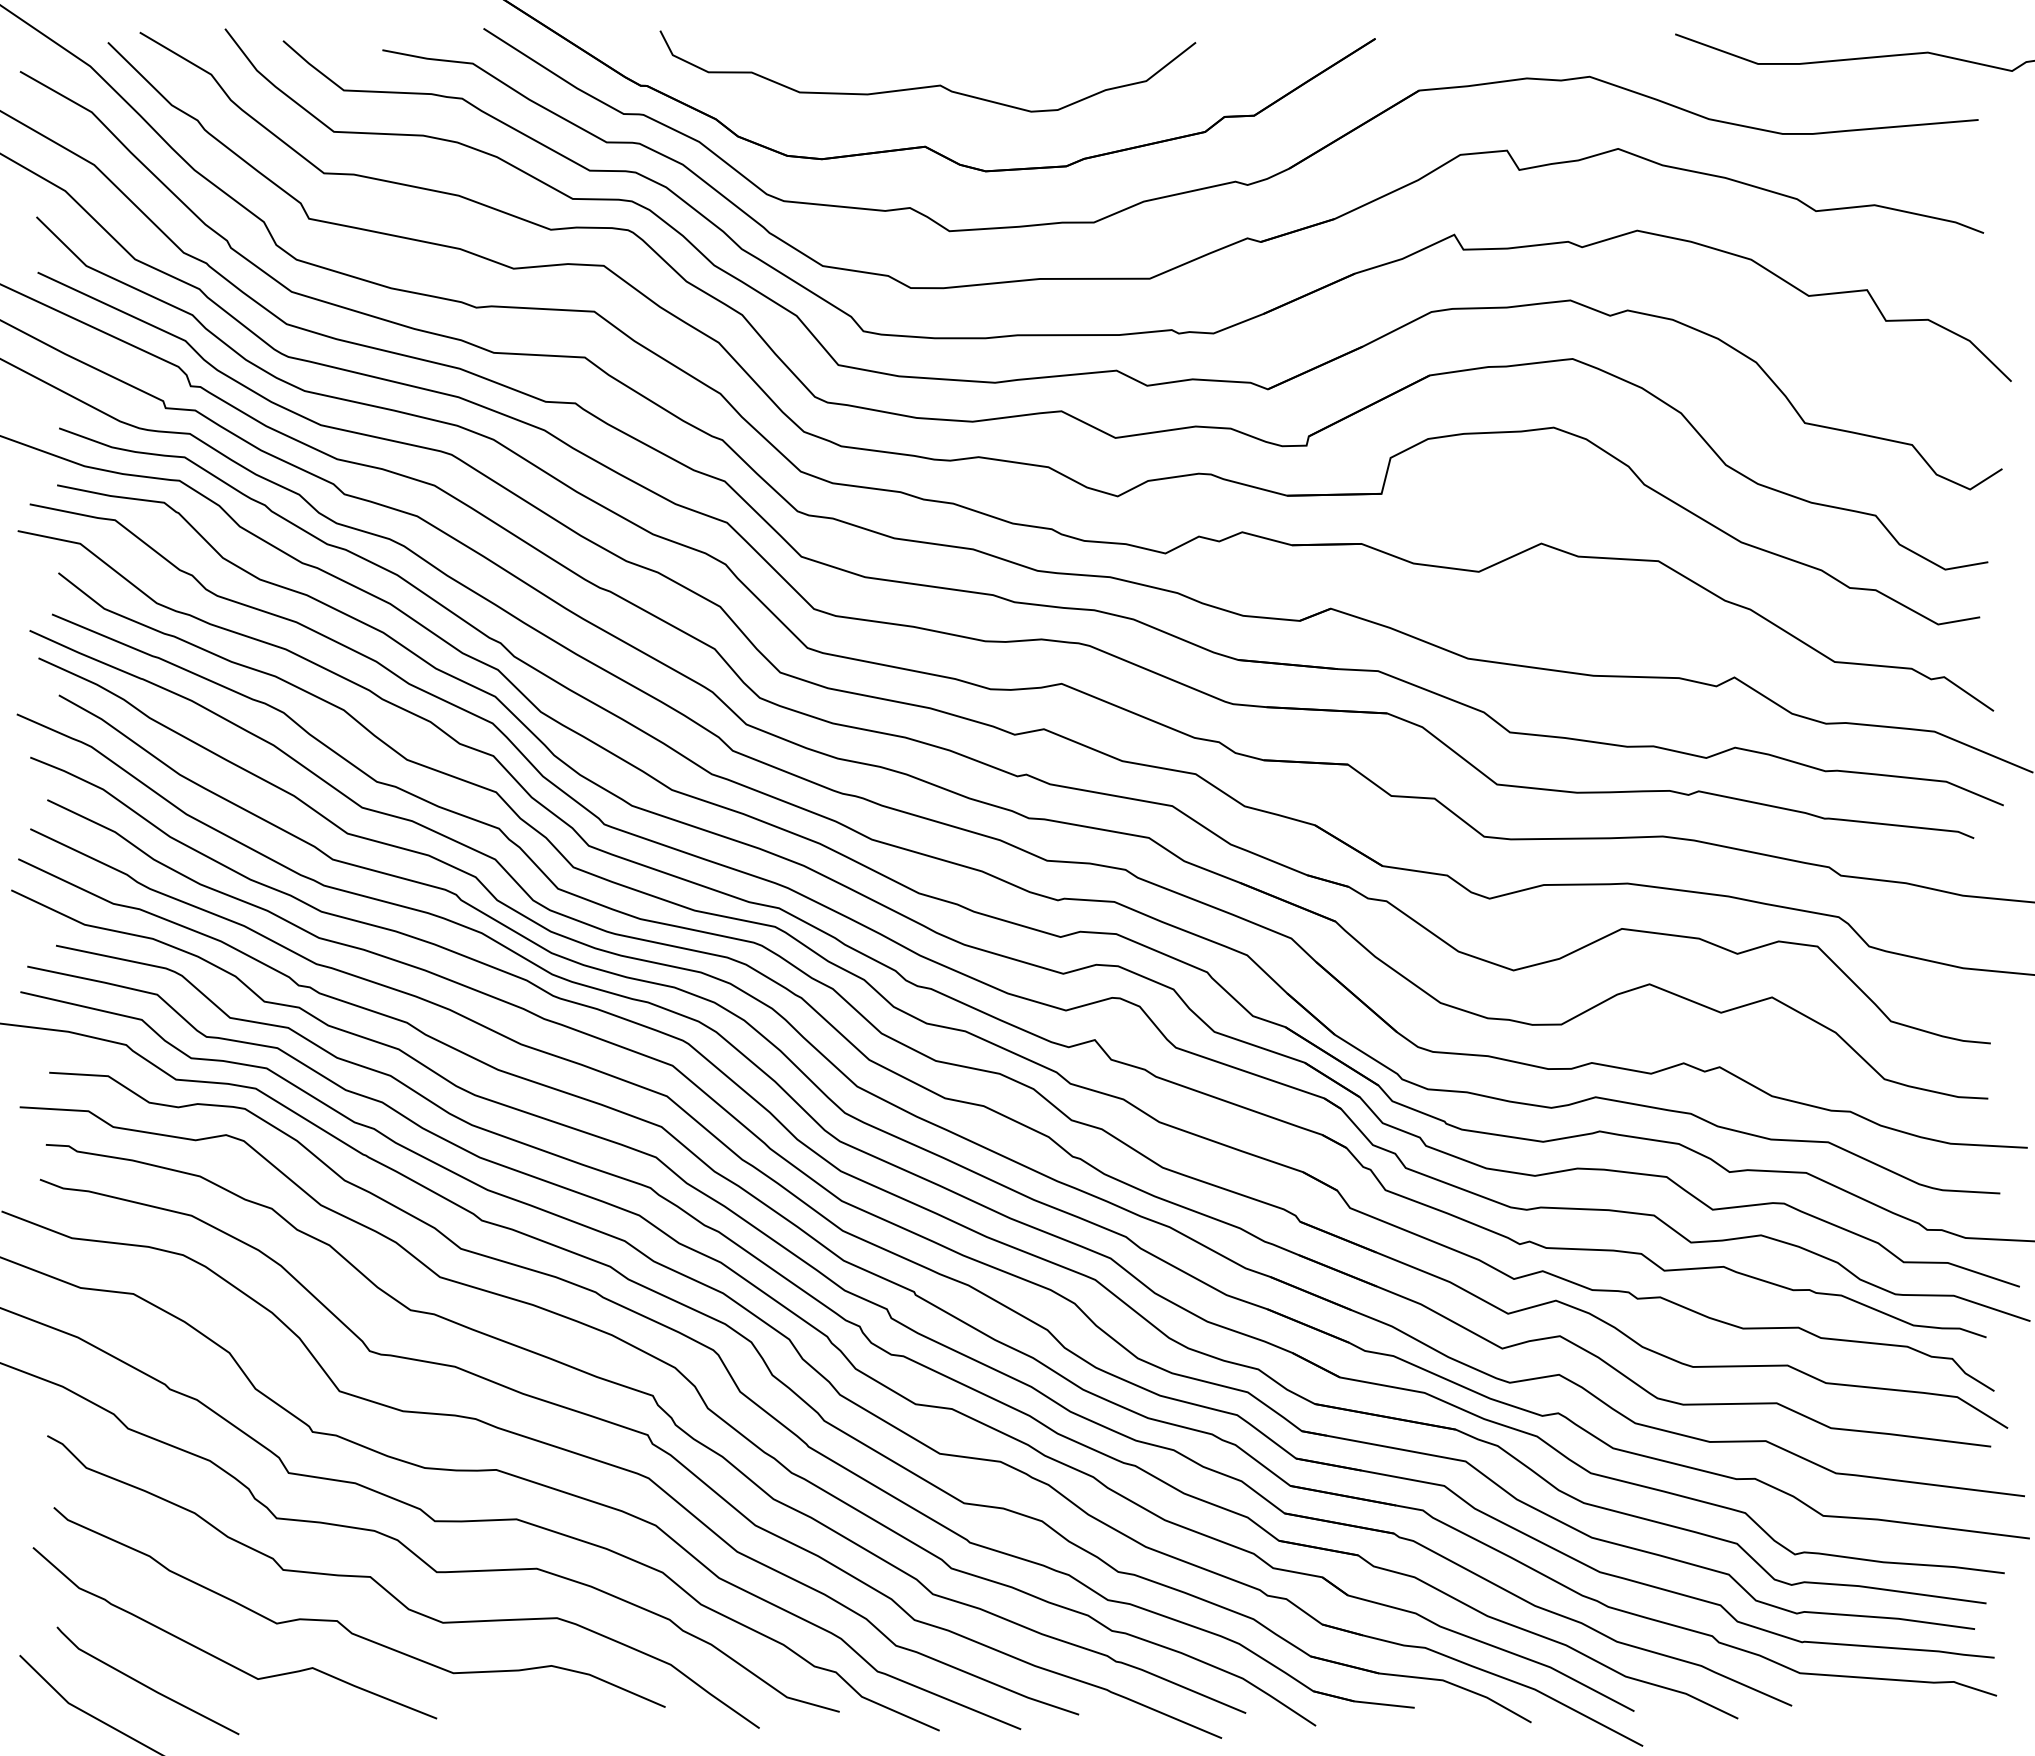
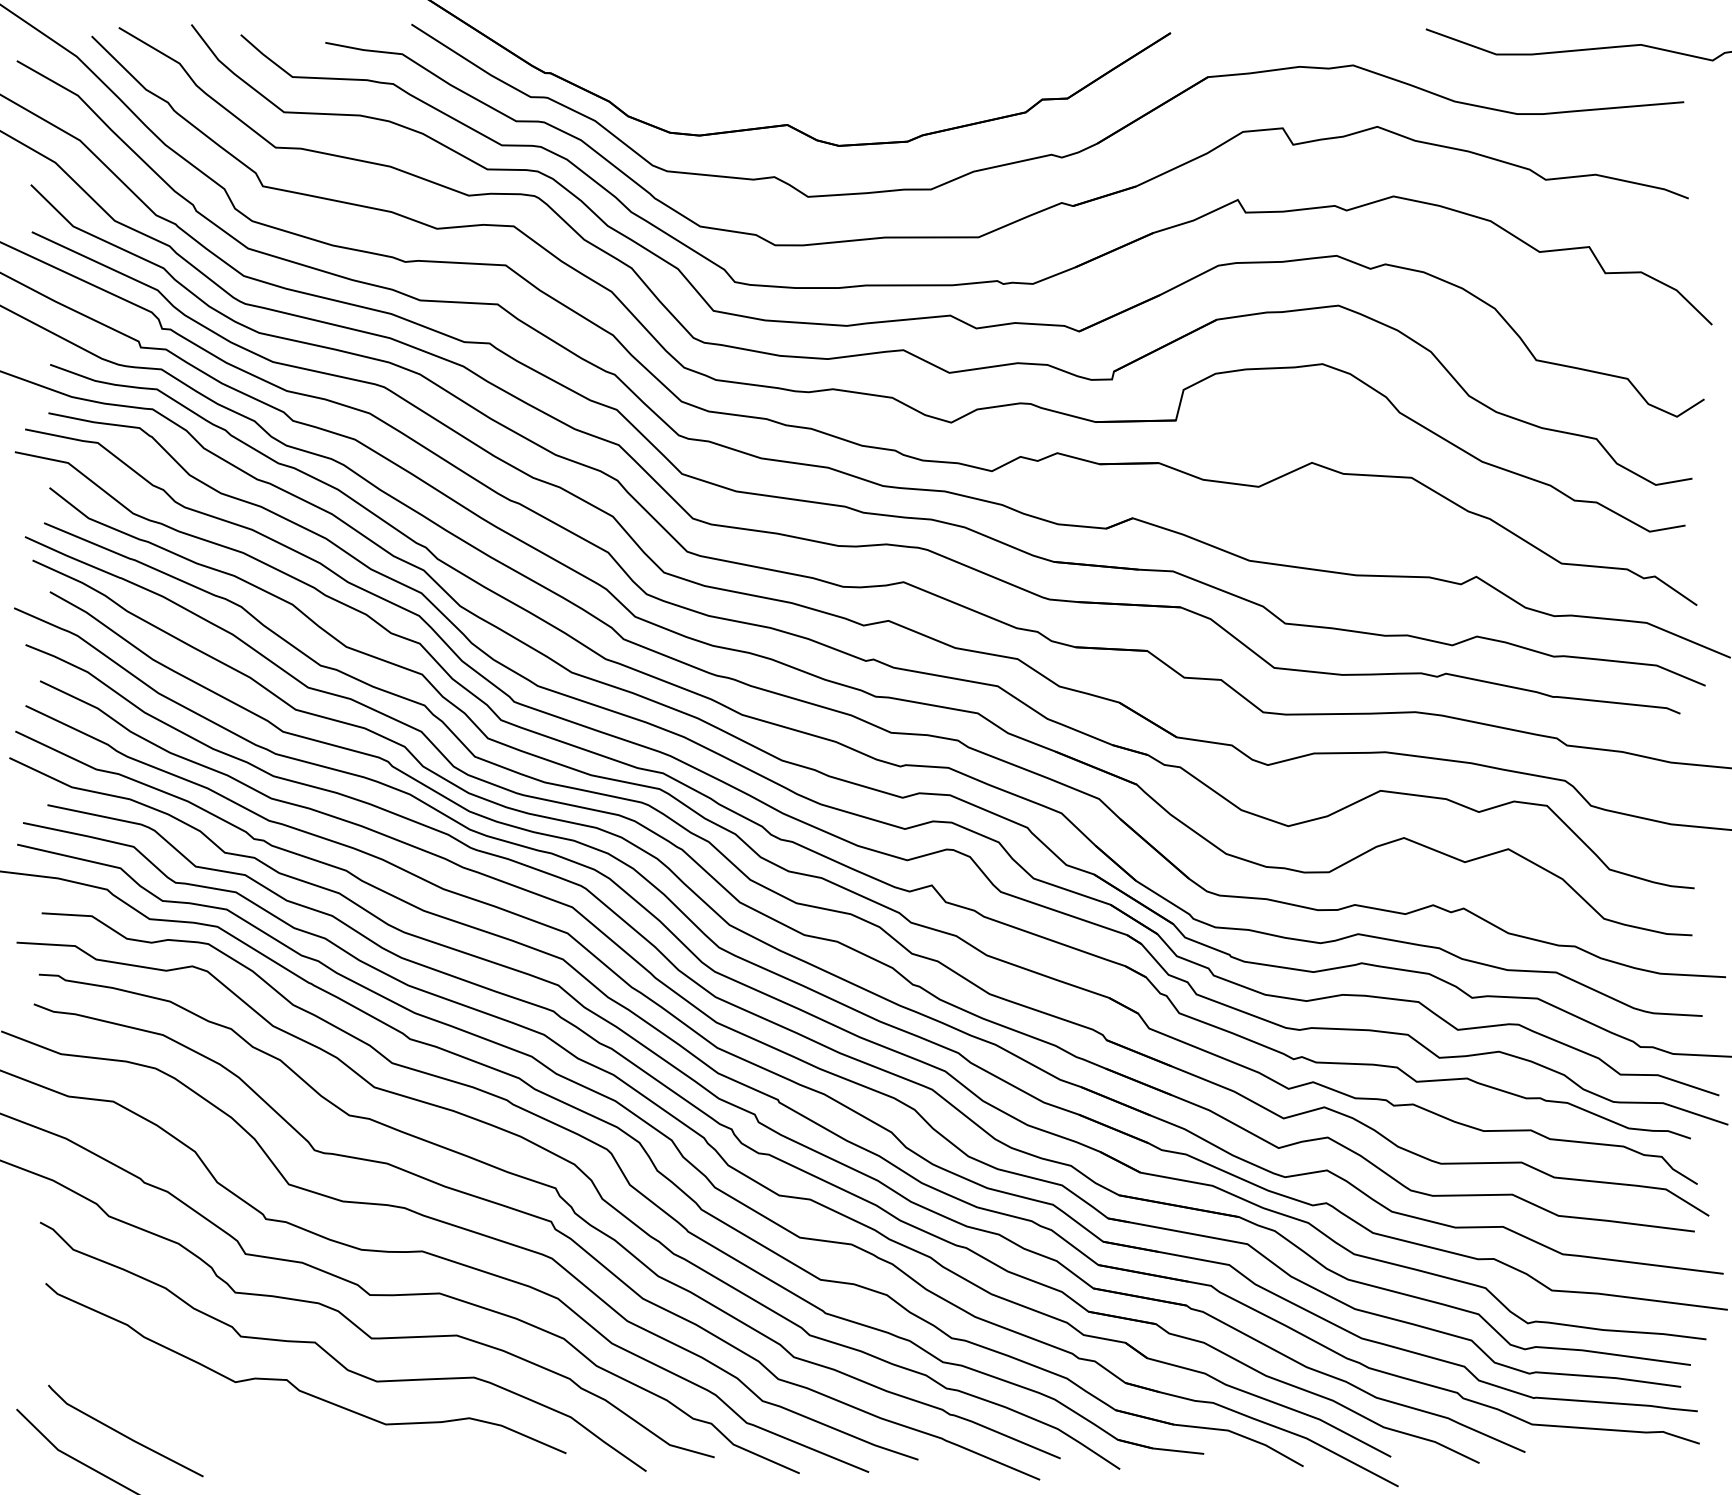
curve: (930, 85) -> (791, 72), removed
curve: (222, 1659) -> (189, 1412), removed

